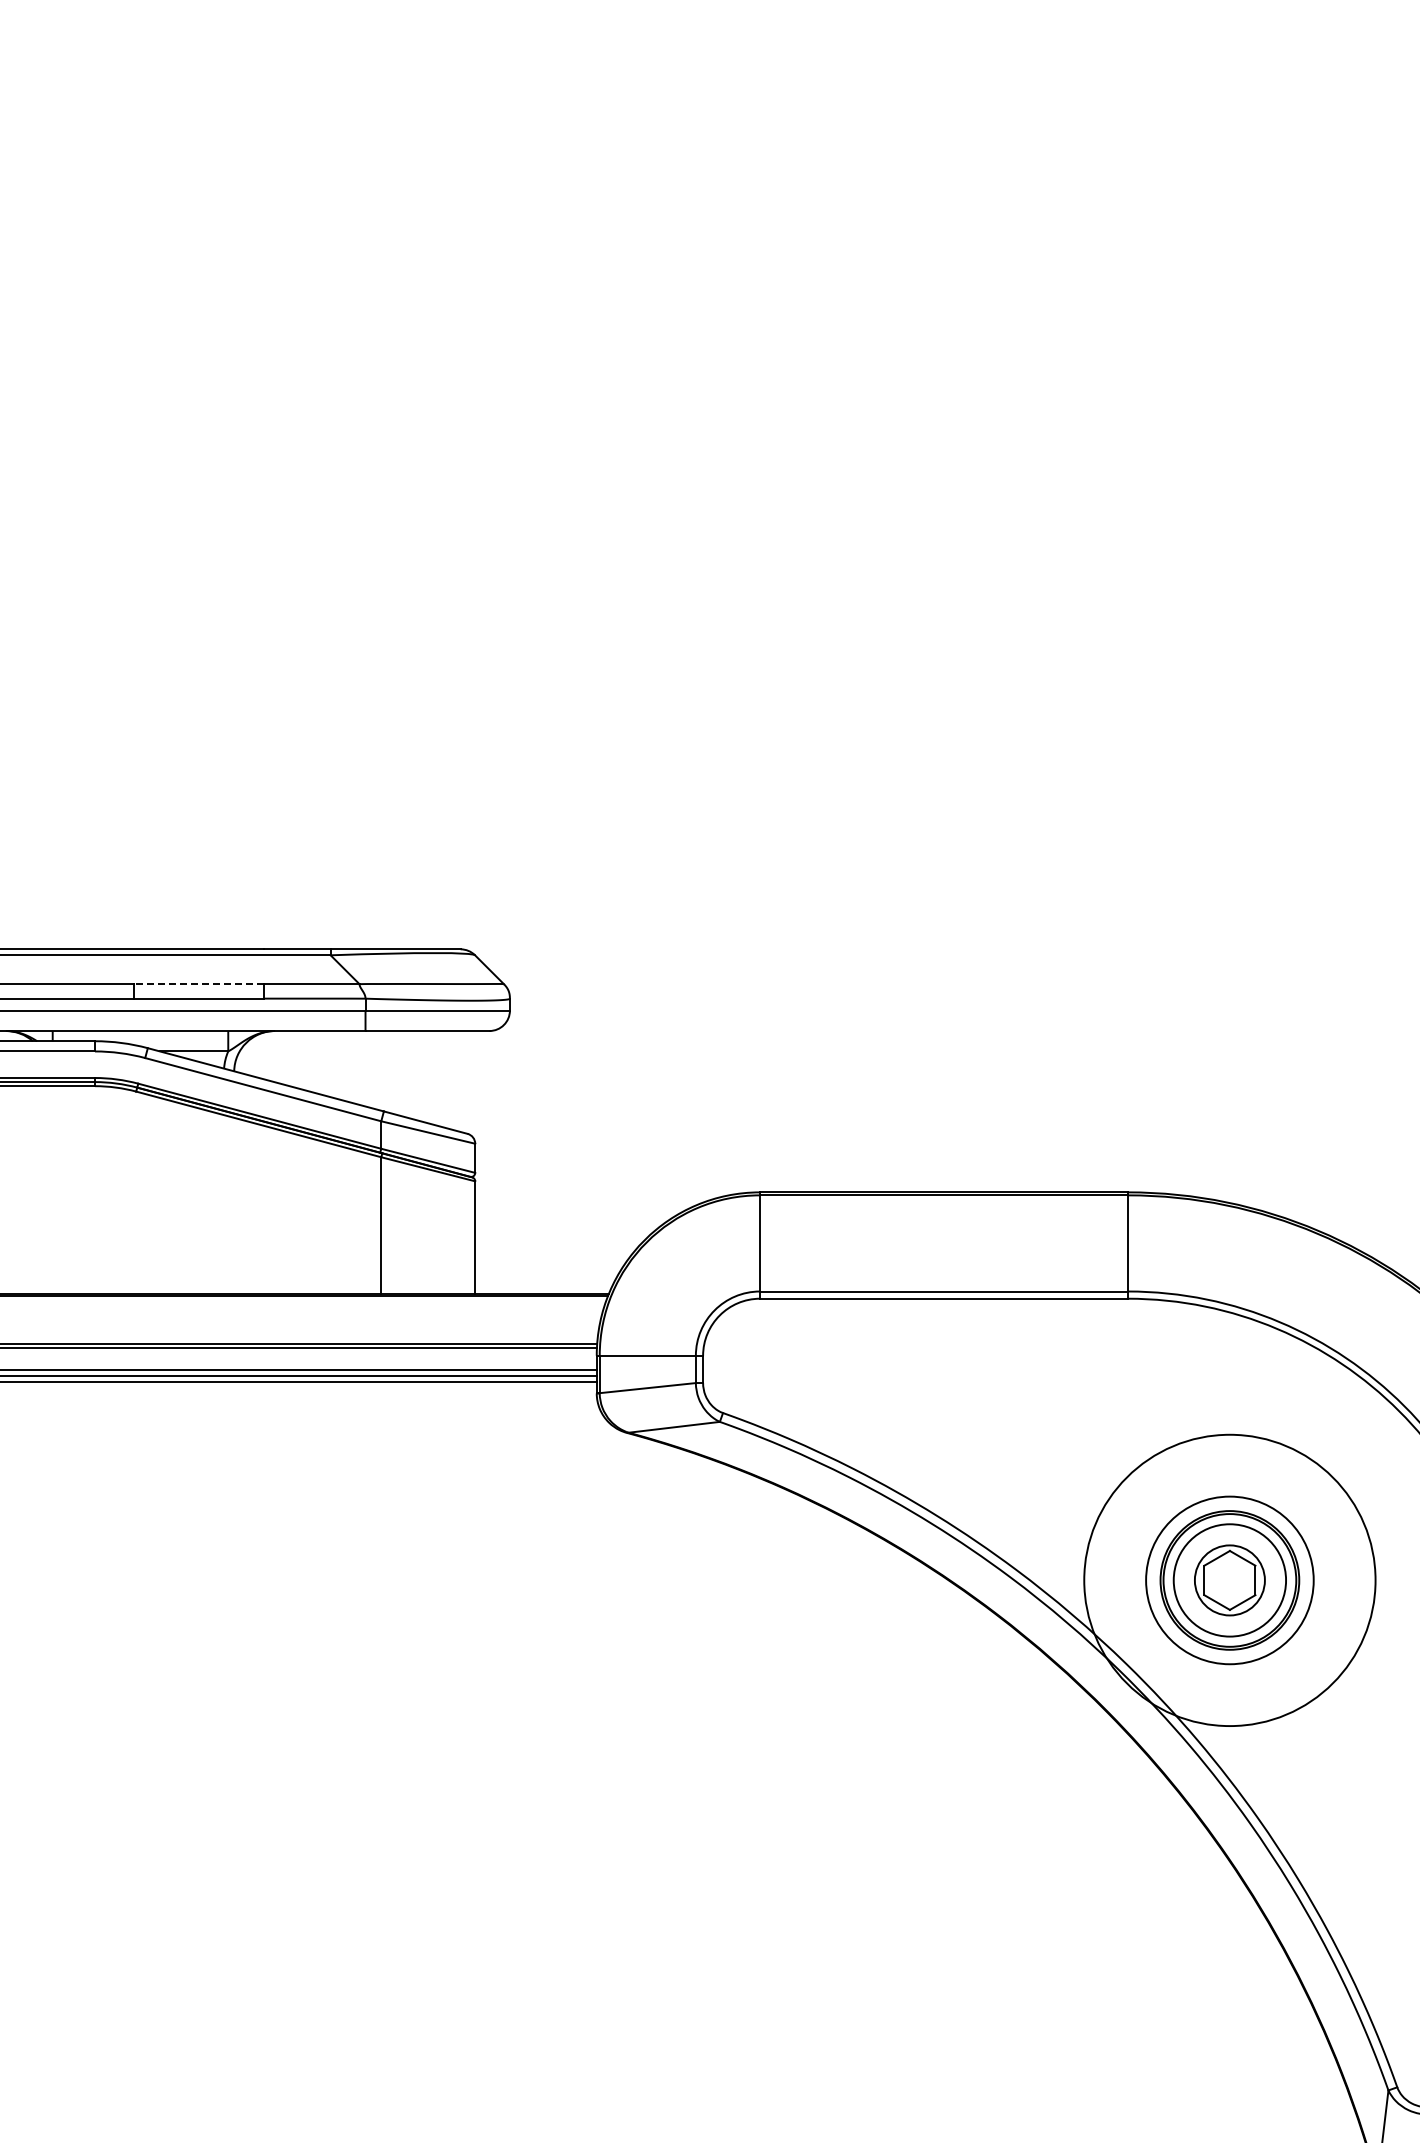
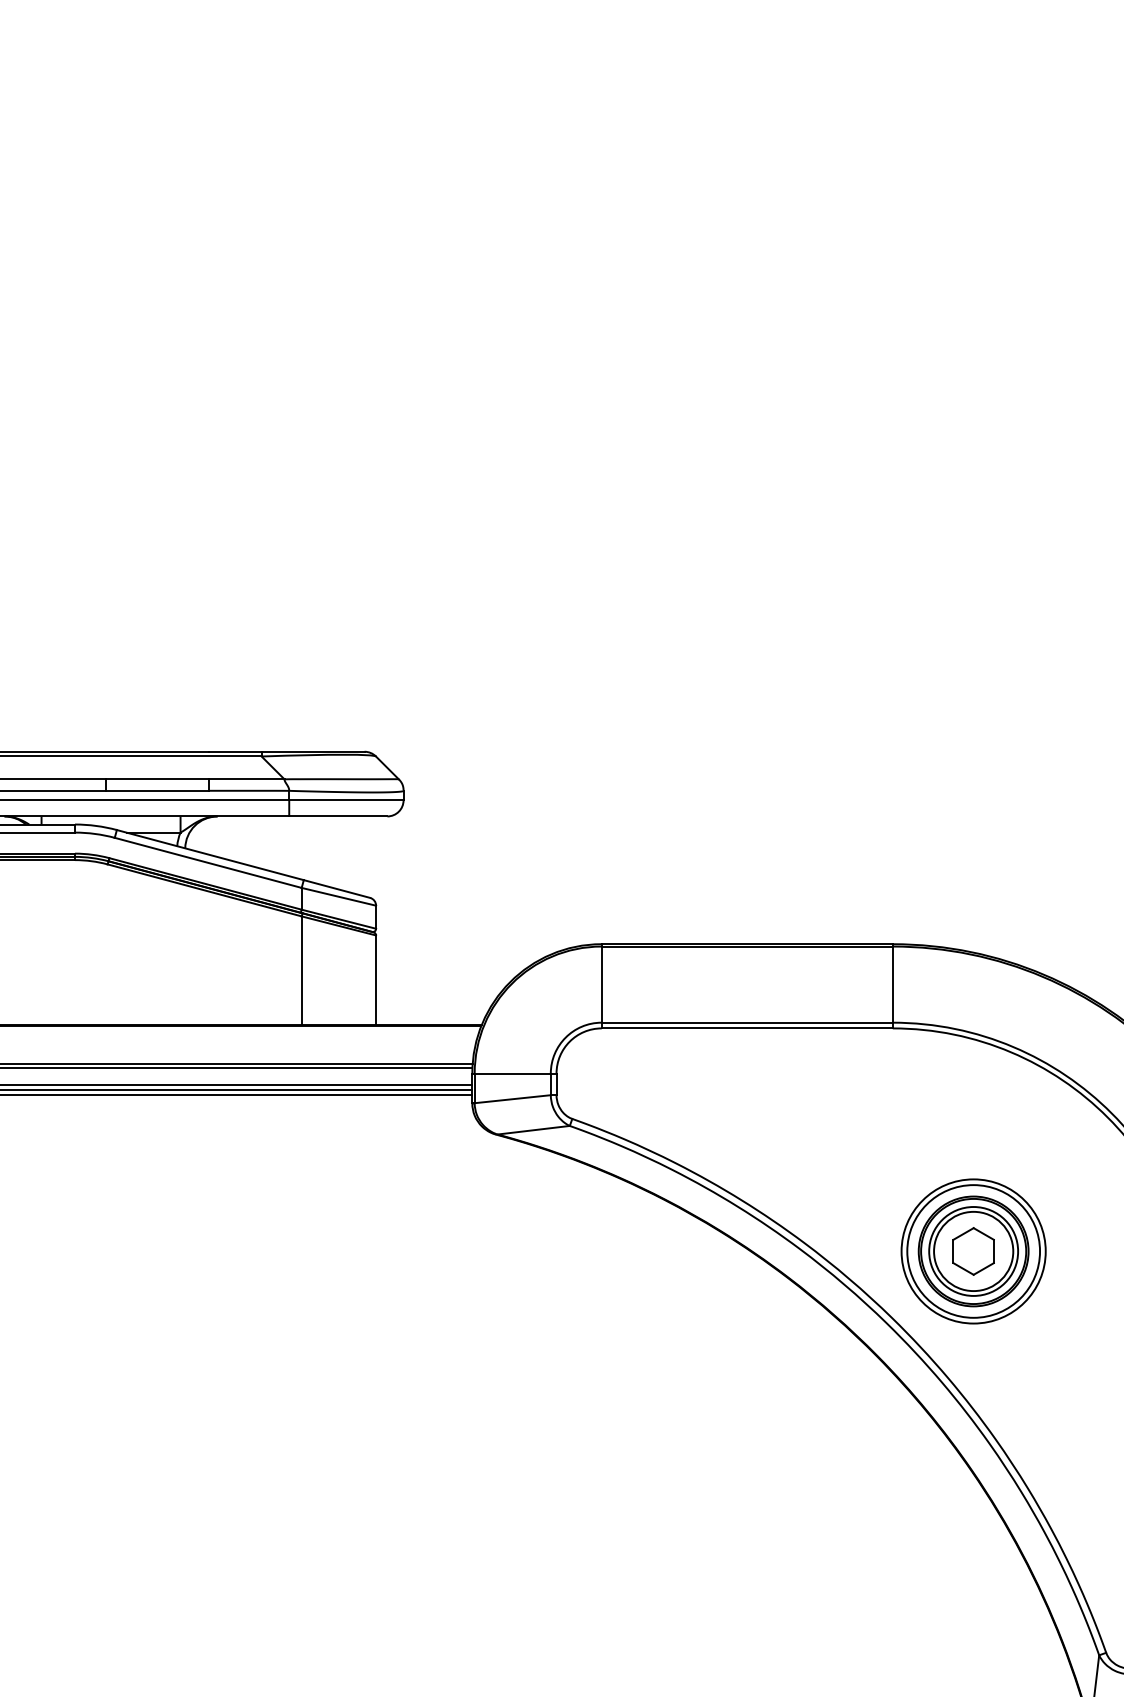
line: (198, 984) -> (156, 779), dashed -> solid
circle: (1229, 1580) -> (973, 1251), size x0.62
circle: (1229, 1580) -> (973, 1251), size x1.43

